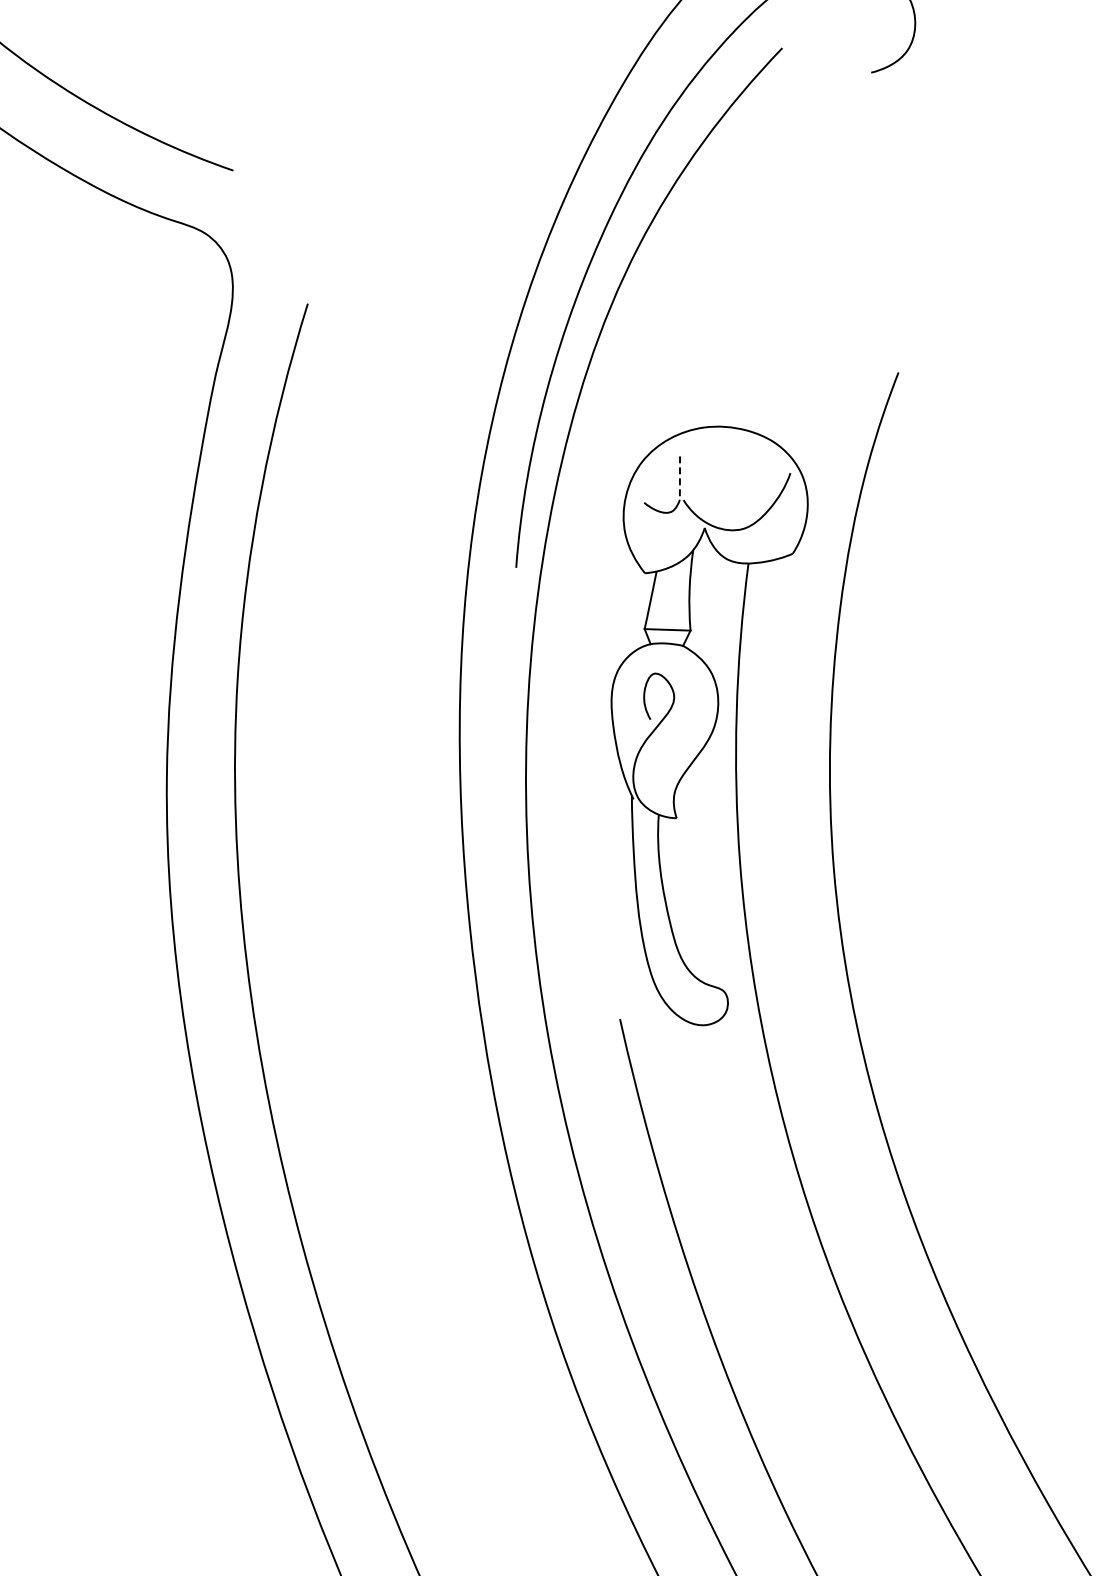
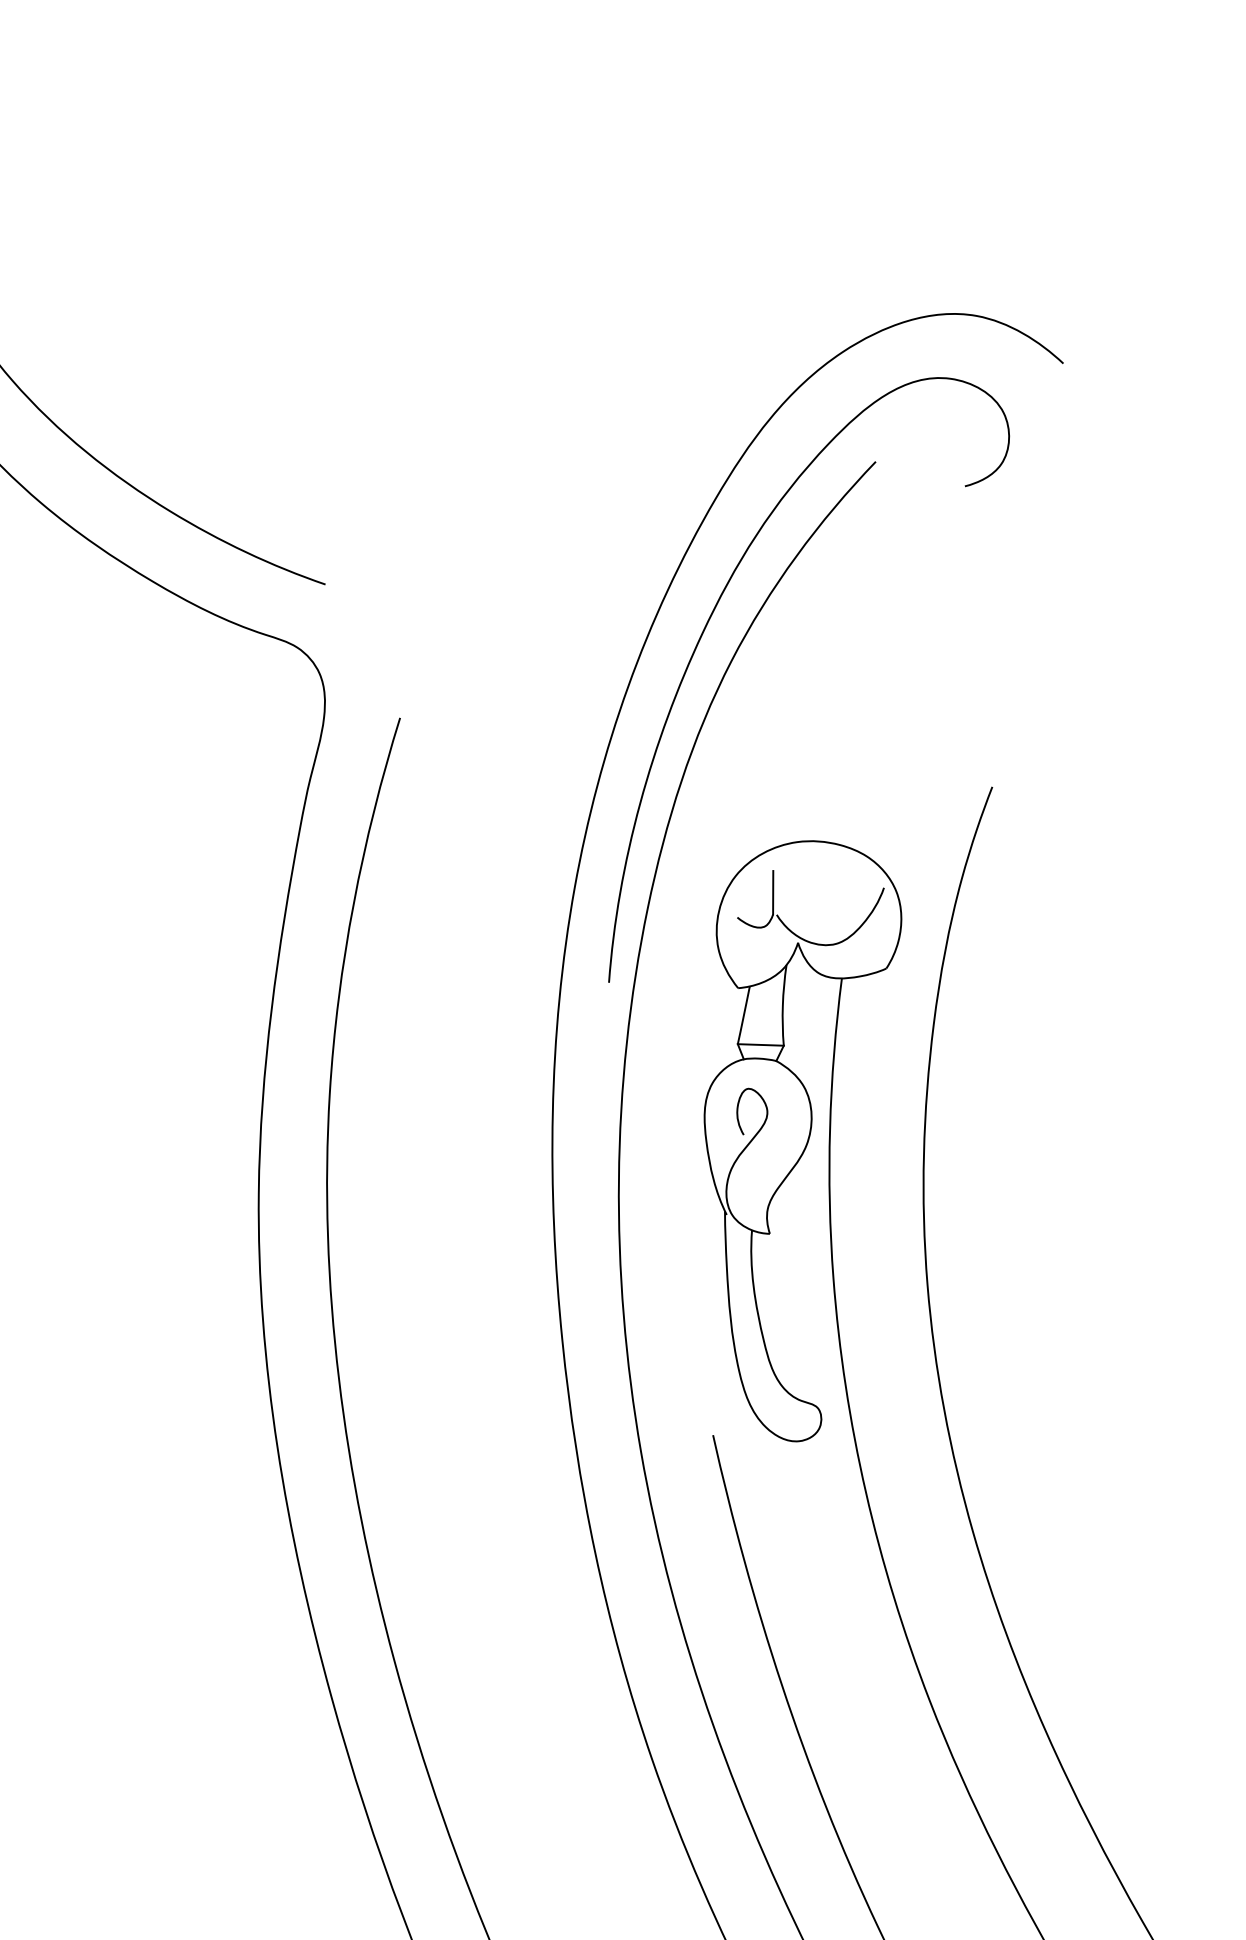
line: (680, 477) -> (773, 892), dashed -> solid

